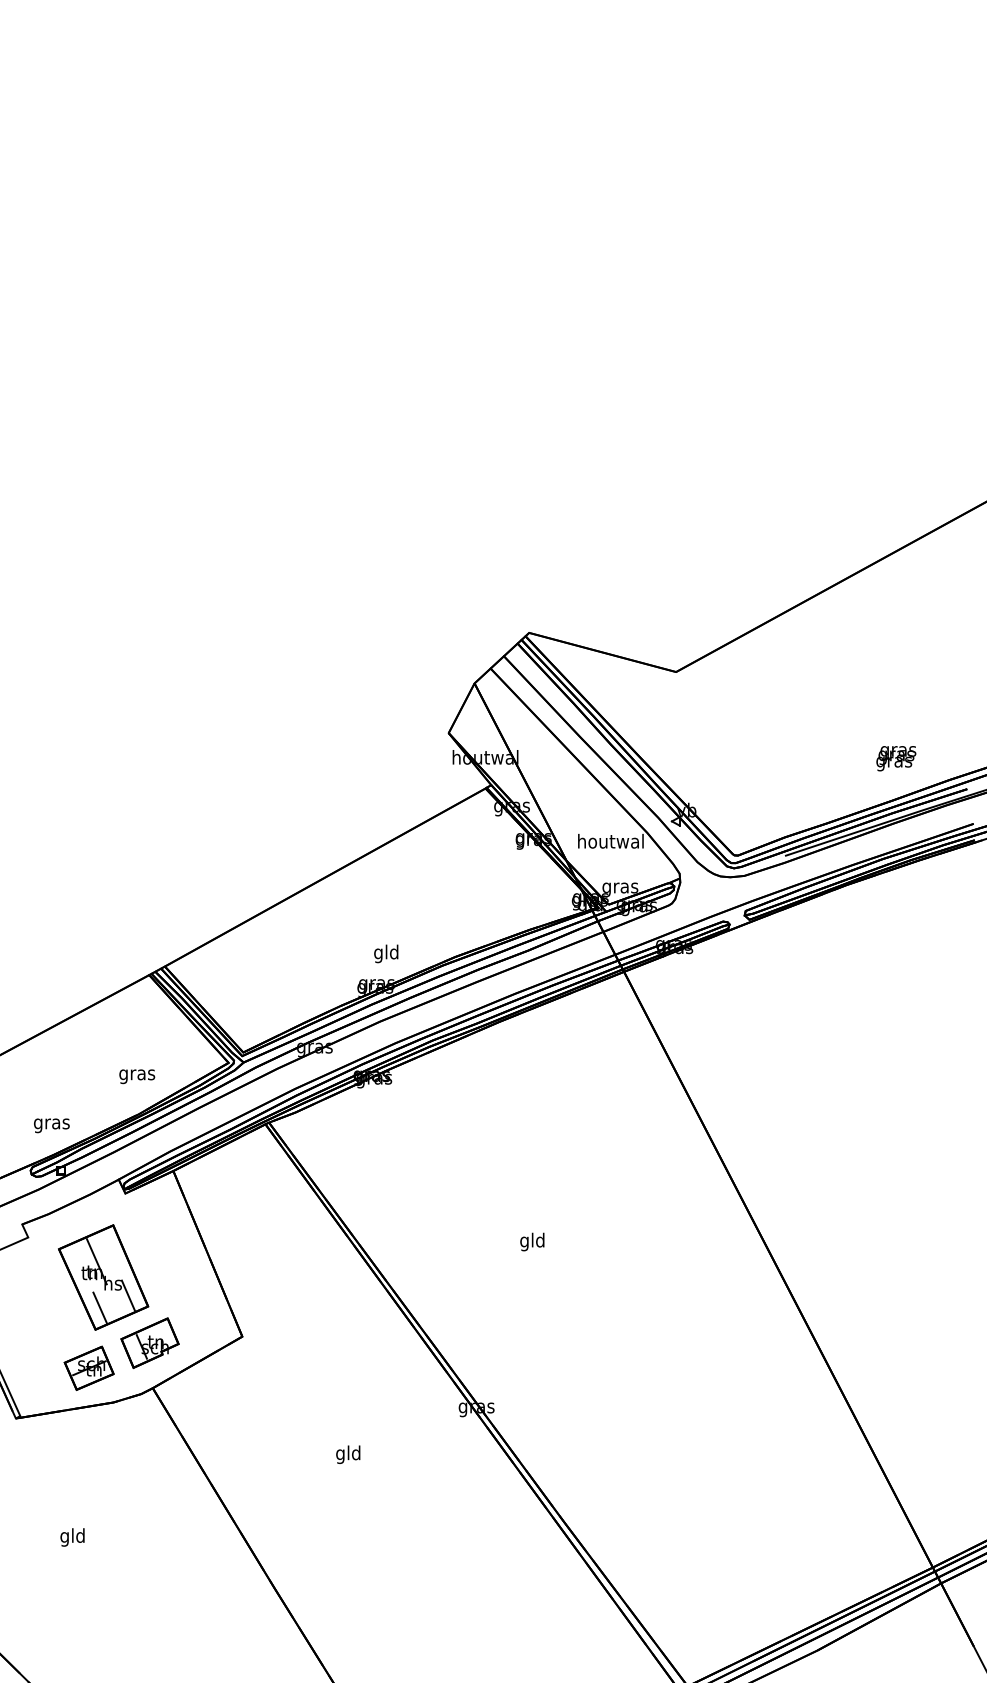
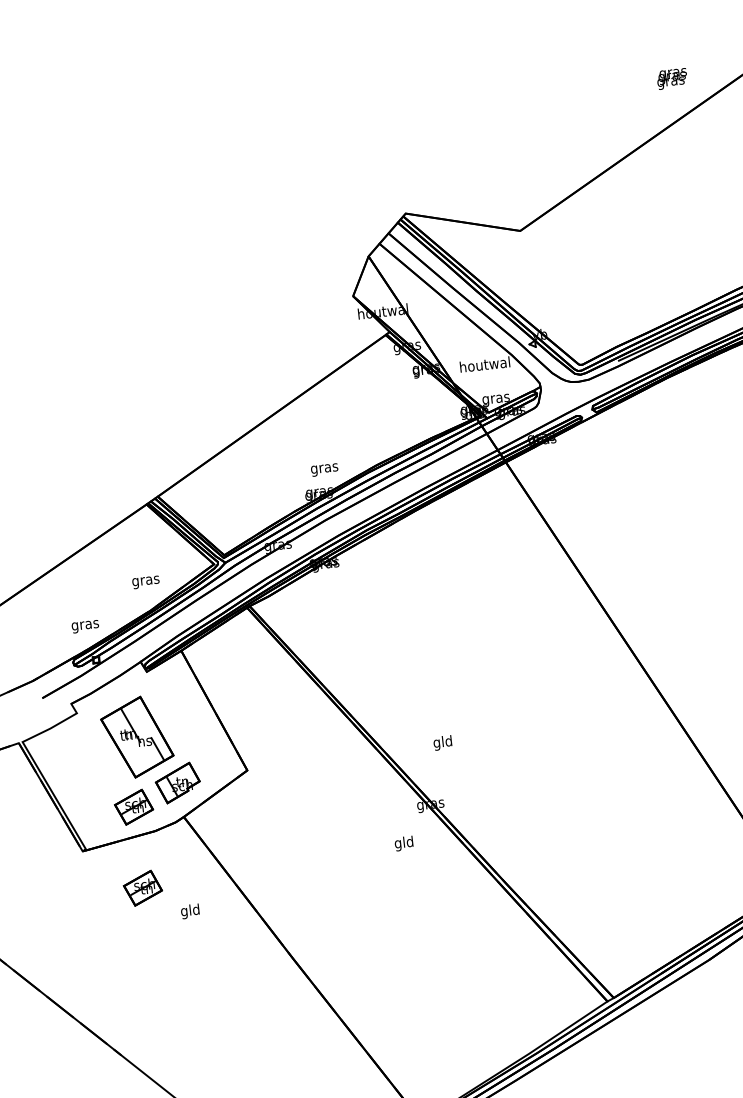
text: (896, 758) -> (672, 78), moved
text: (386, 953) -> (324, 468), gld -> gras
text: (532, 1241) -> (442, 742), moved
line: (99, 1307) -> (136, 760), removed
text: (348, 1454) -> (404, 843), moved
part: (88, 1474) -> (142, 887), added
text: (72, 1537) -> (190, 911), moved

